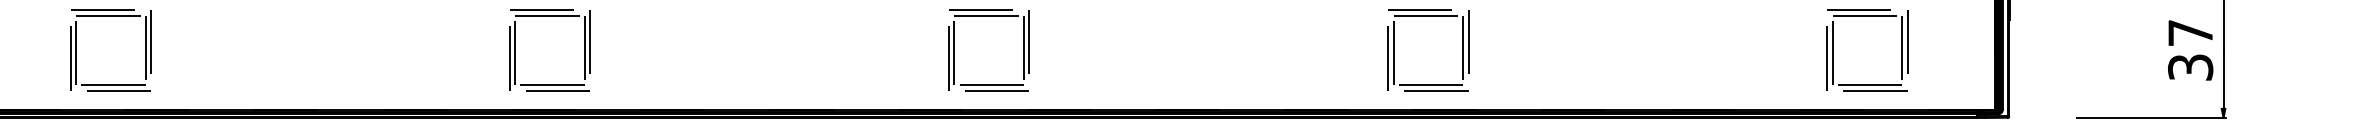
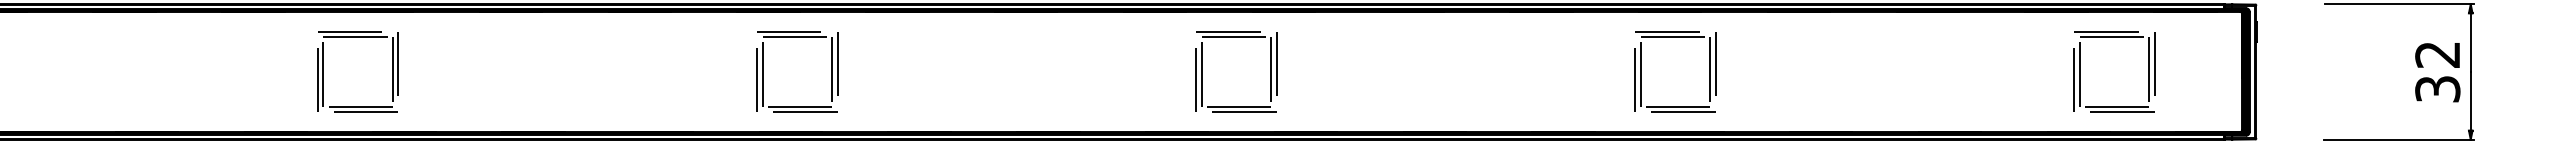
text: (2190, 32) -> (2437, 54), 37 -> 32

